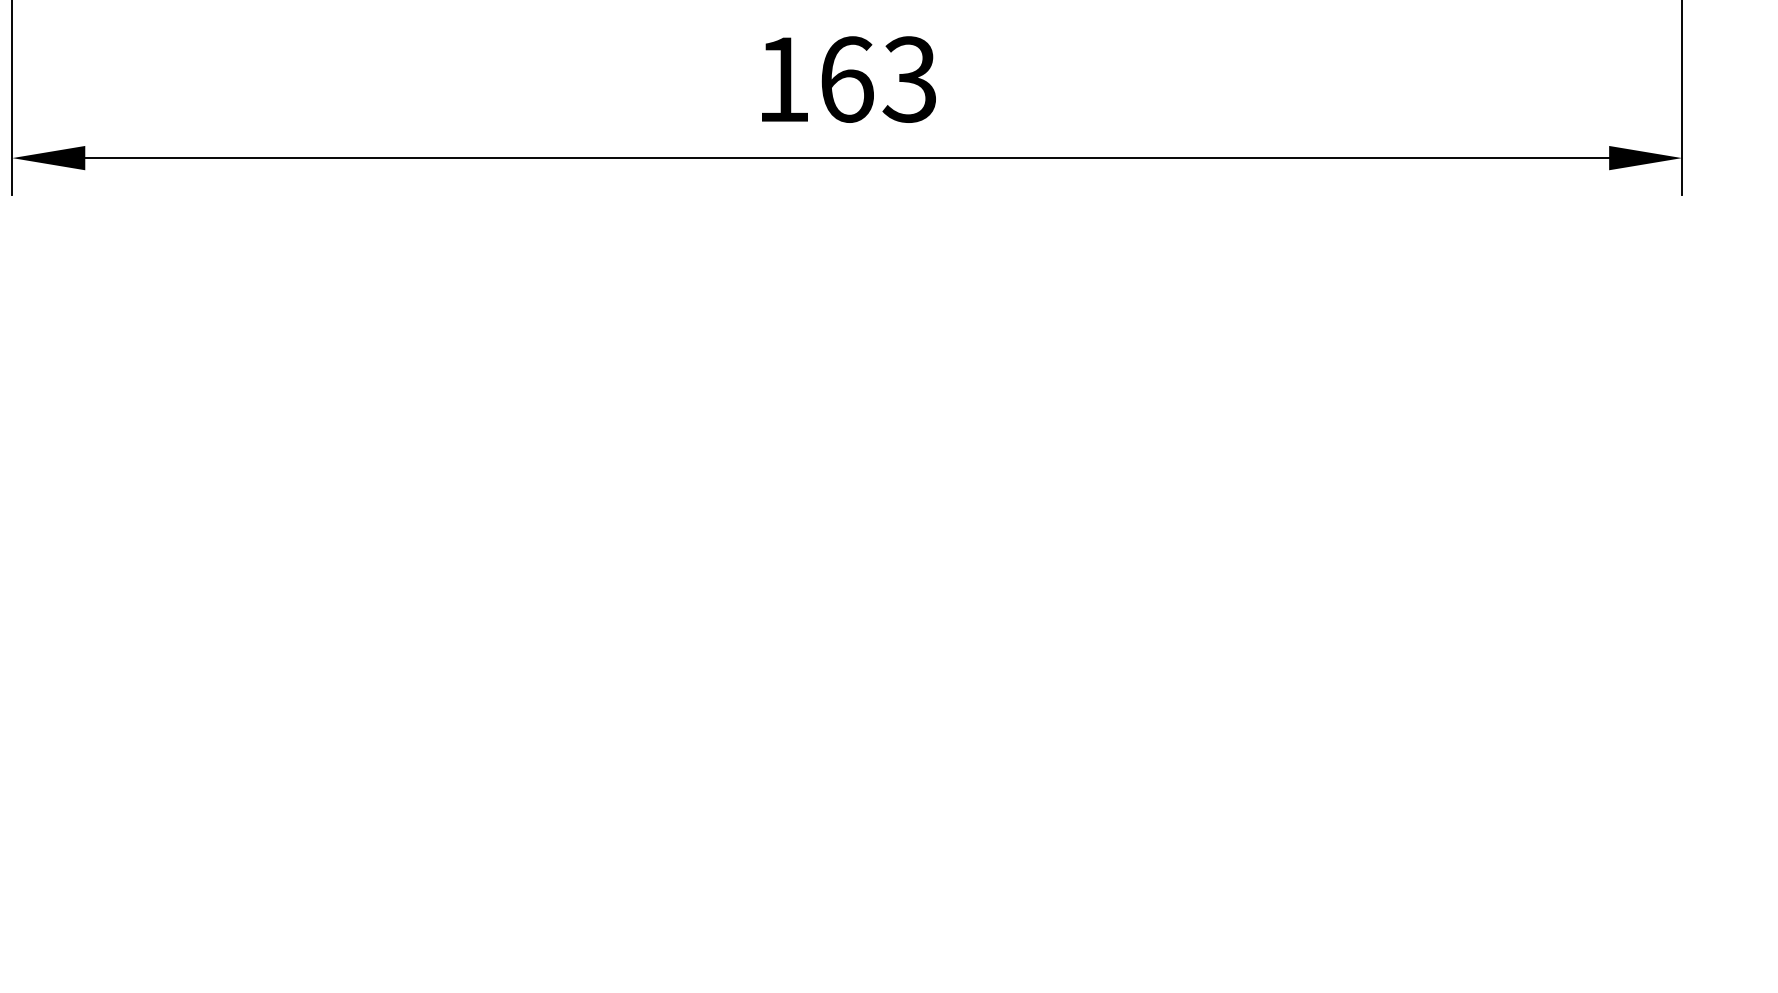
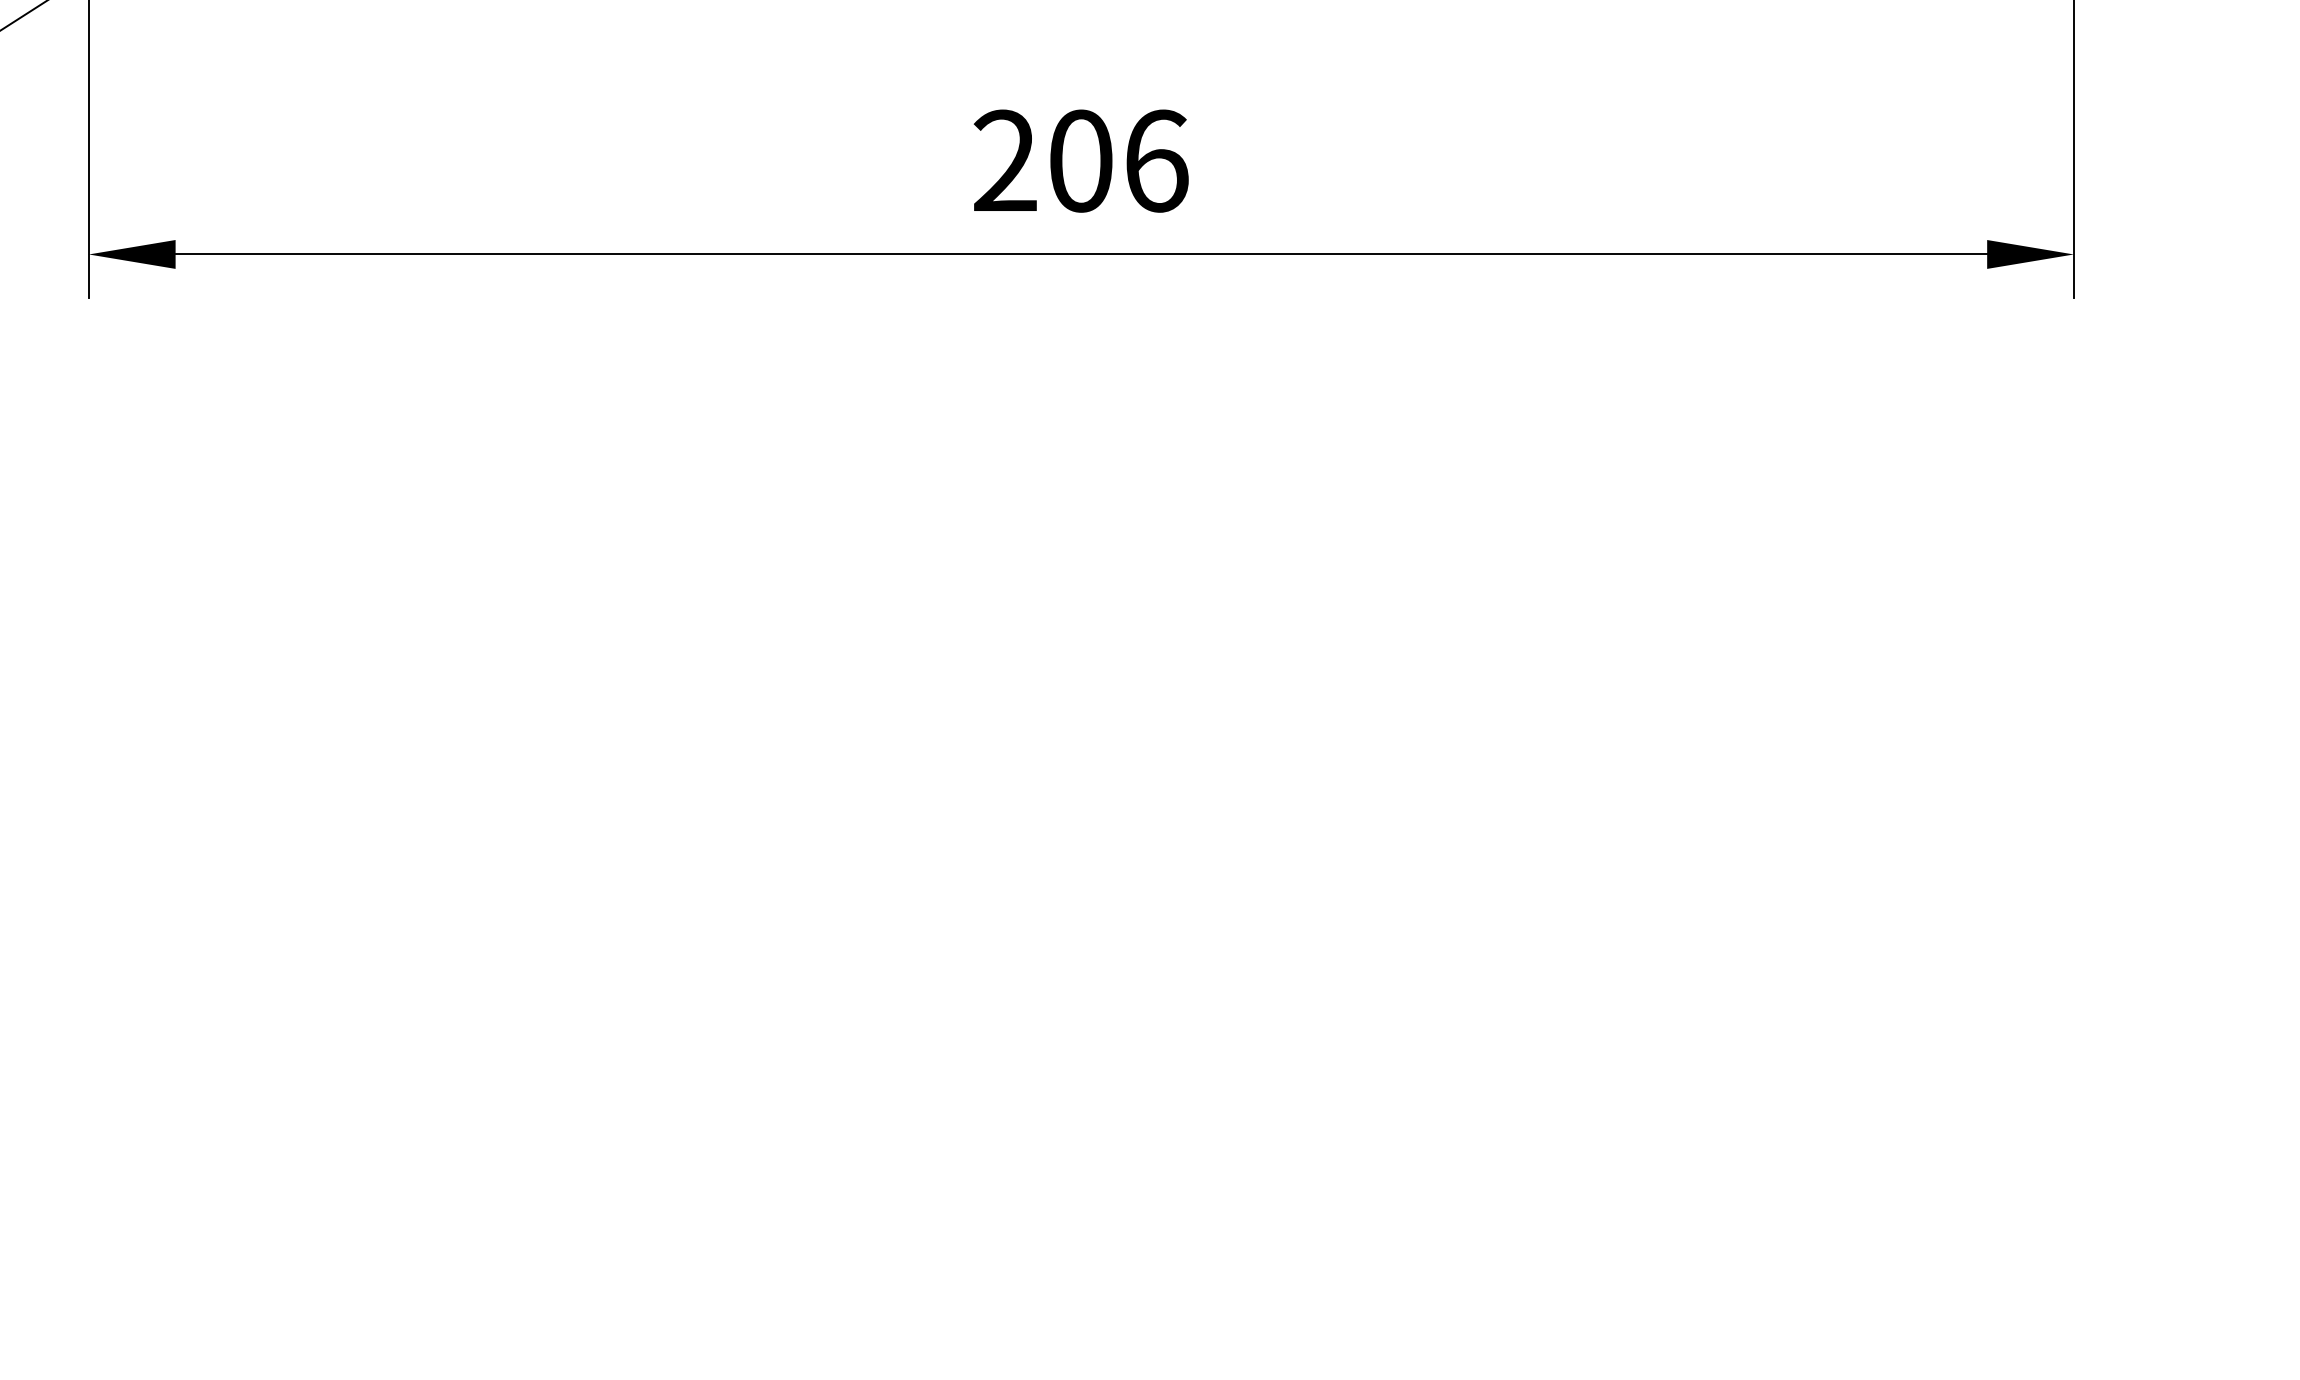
text: (846, 79) -> (1080, 160), 163 -> 206

